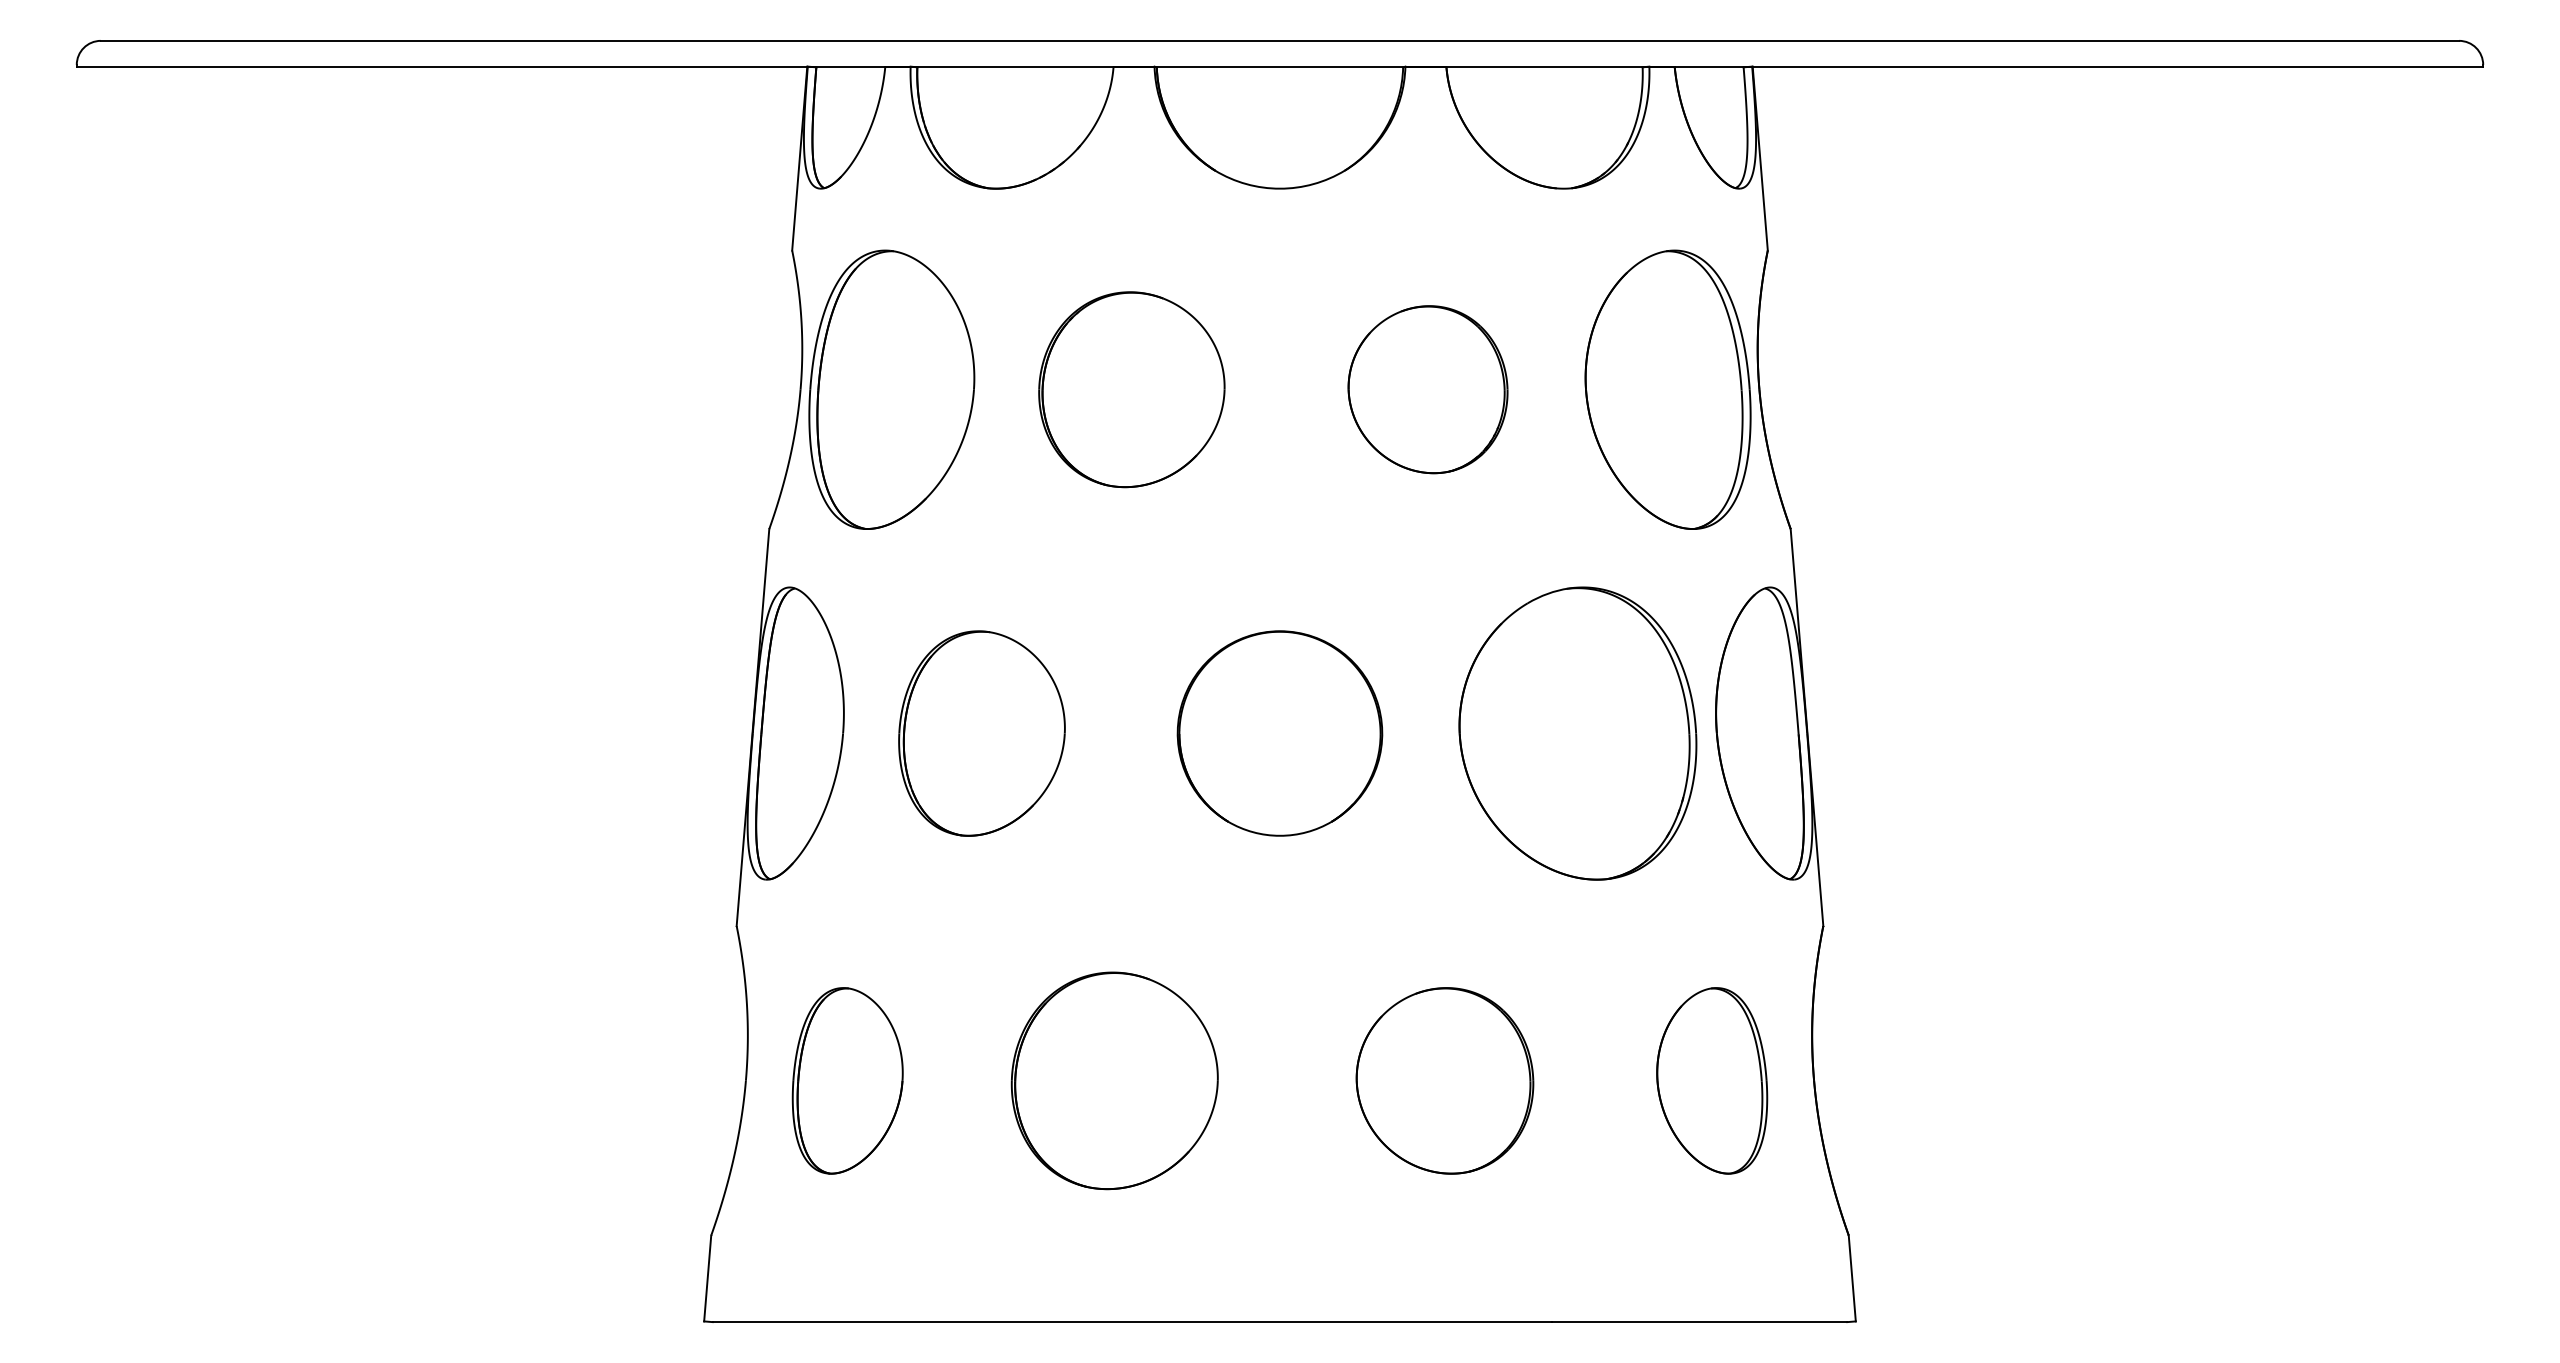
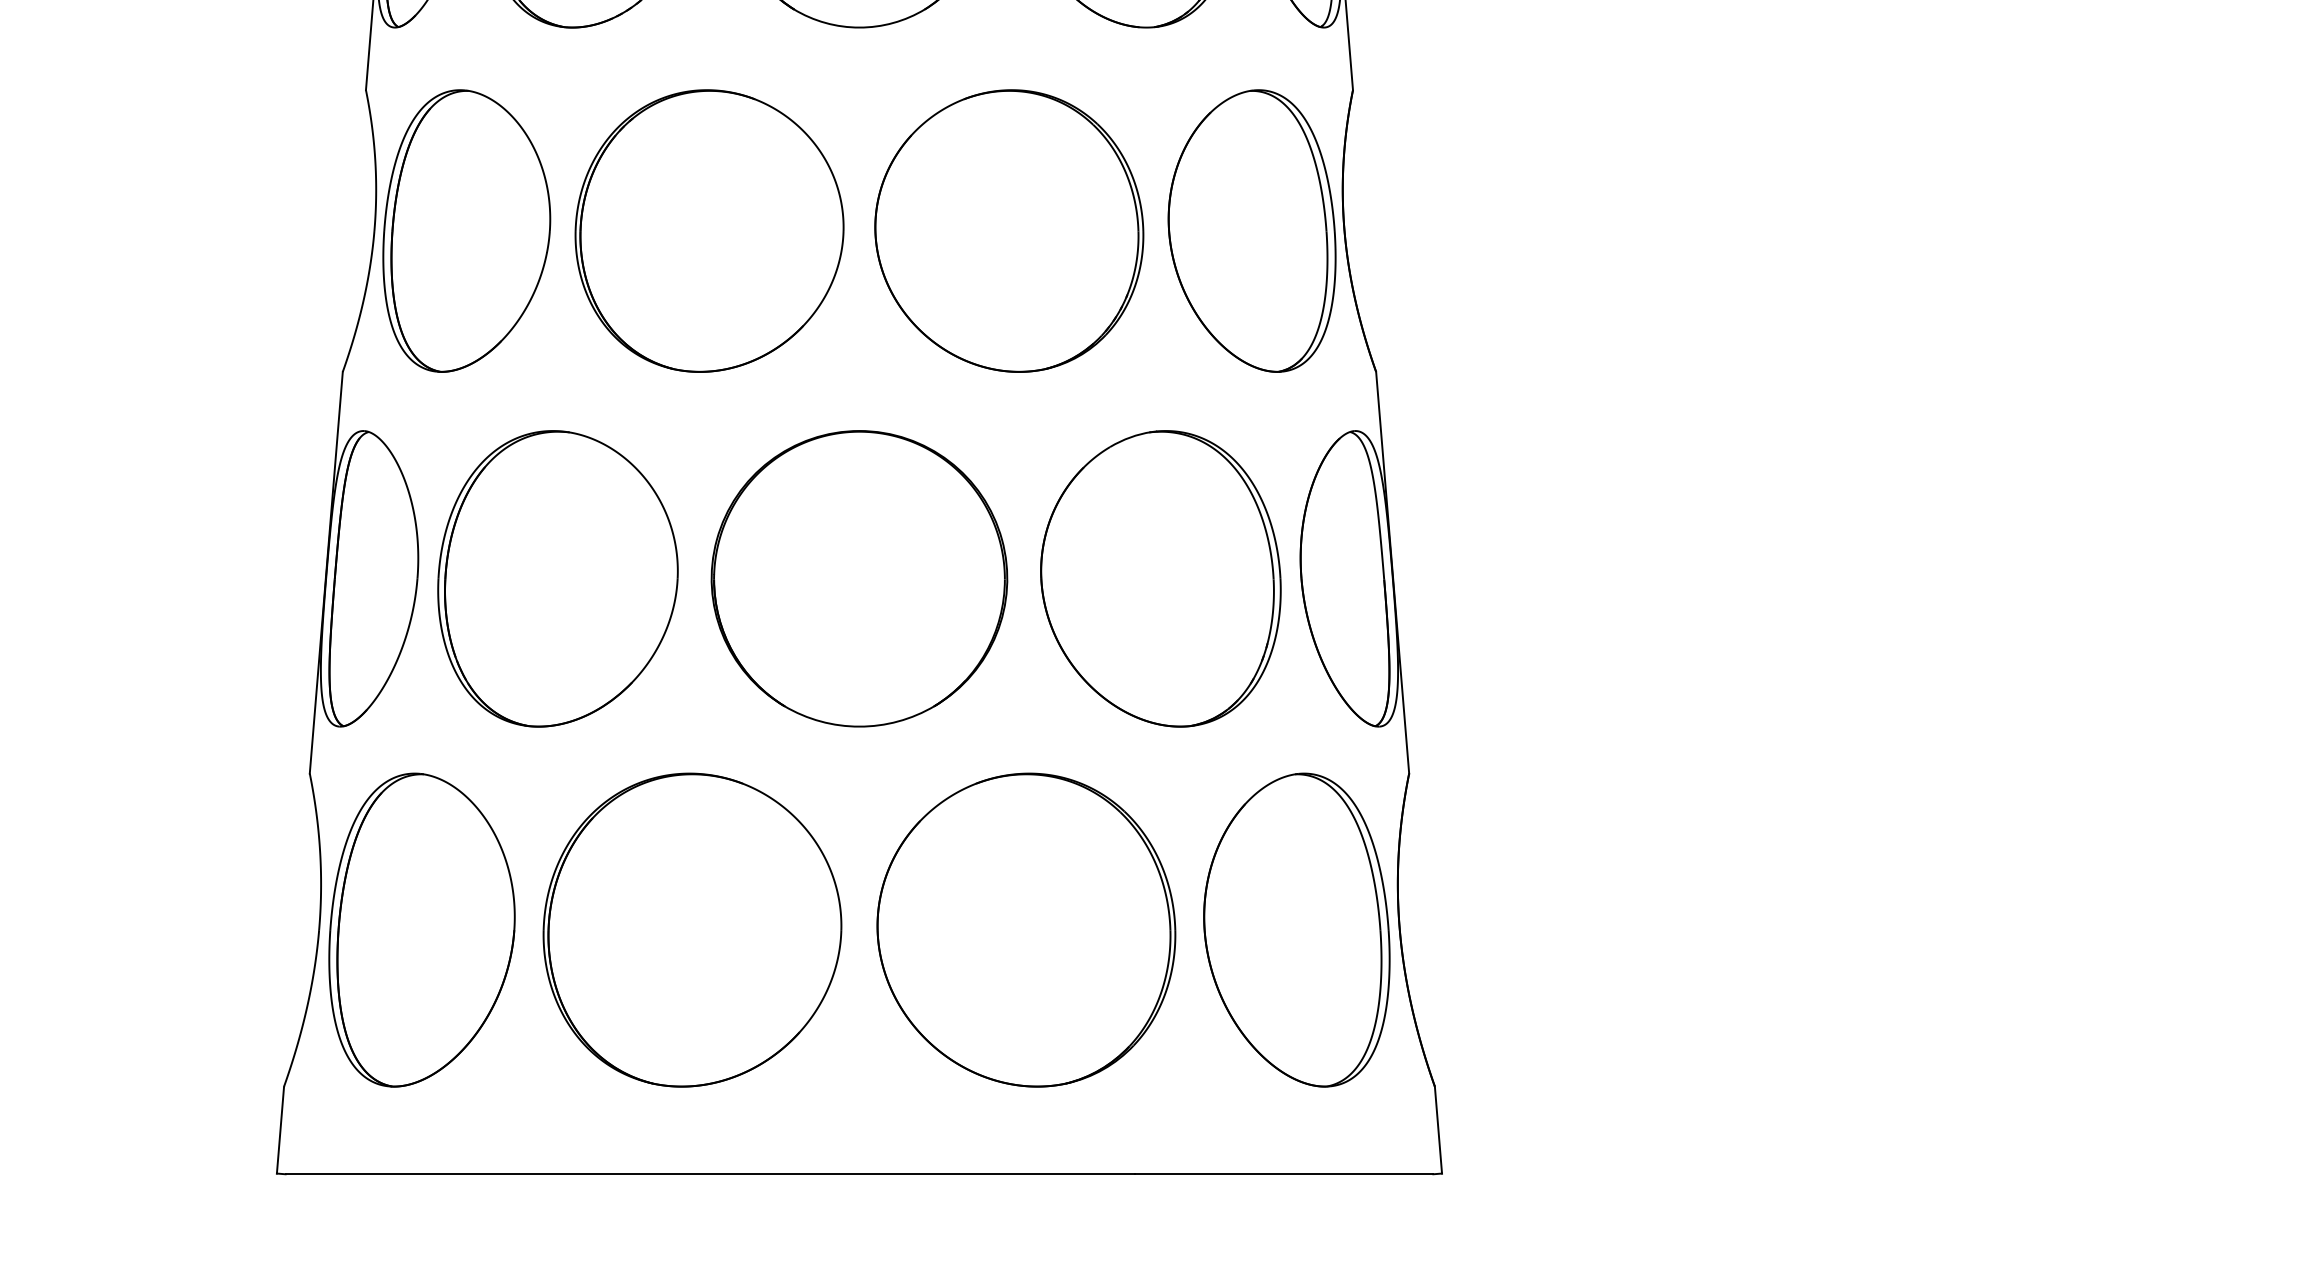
part: (1131, 389) -> (709, 230), size x1.43
part: (1427, 389) -> (1008, 230), size x1.67
part: (981, 733) -> (557, 578), size x1.43
part: (1279, 733) -> (858, 578), size x1.43
part: (847, 1080) -> (421, 929), size x1.67
part: (1114, 1080) -> (692, 929), size x1.43
part: (1444, 1080) -> (1025, 929), size x1.67
part: (1711, 1080) -> (1296, 929), size x1.67

